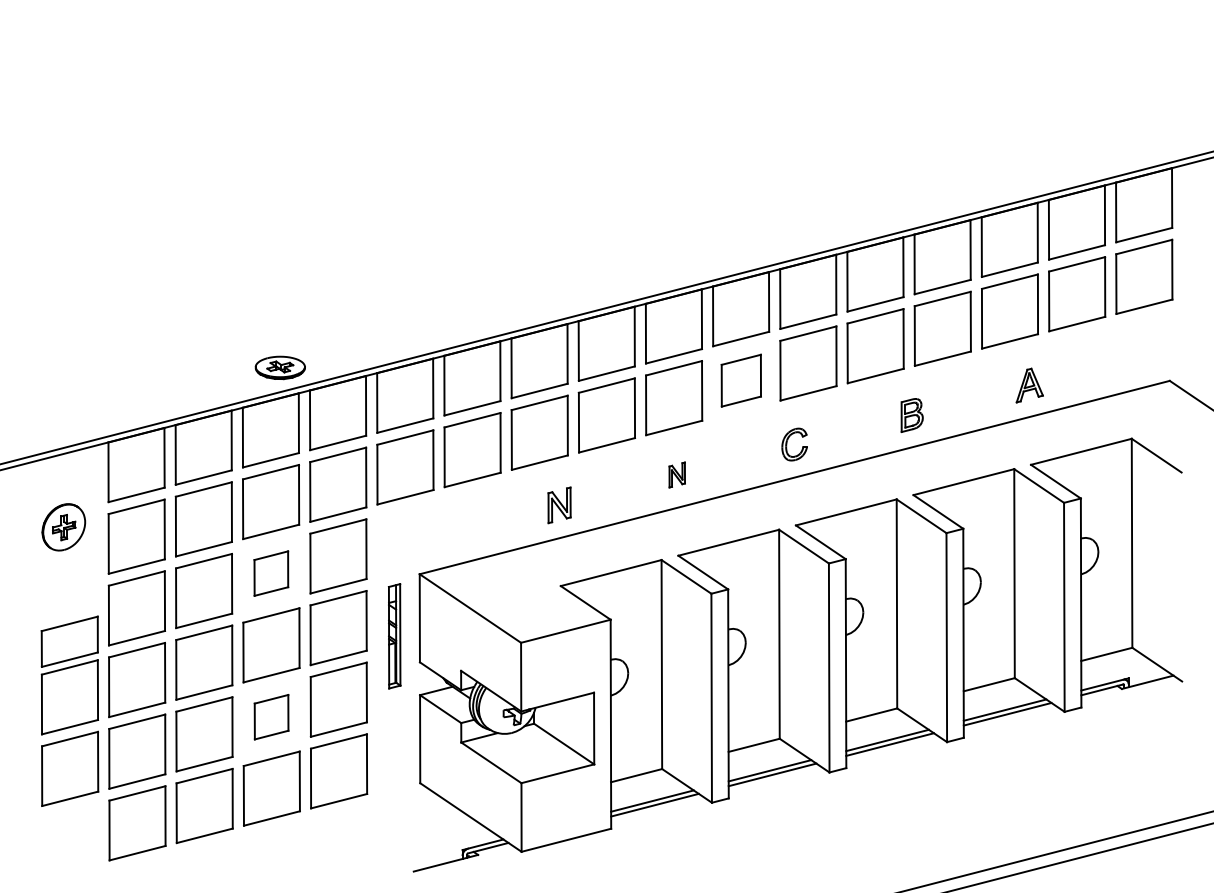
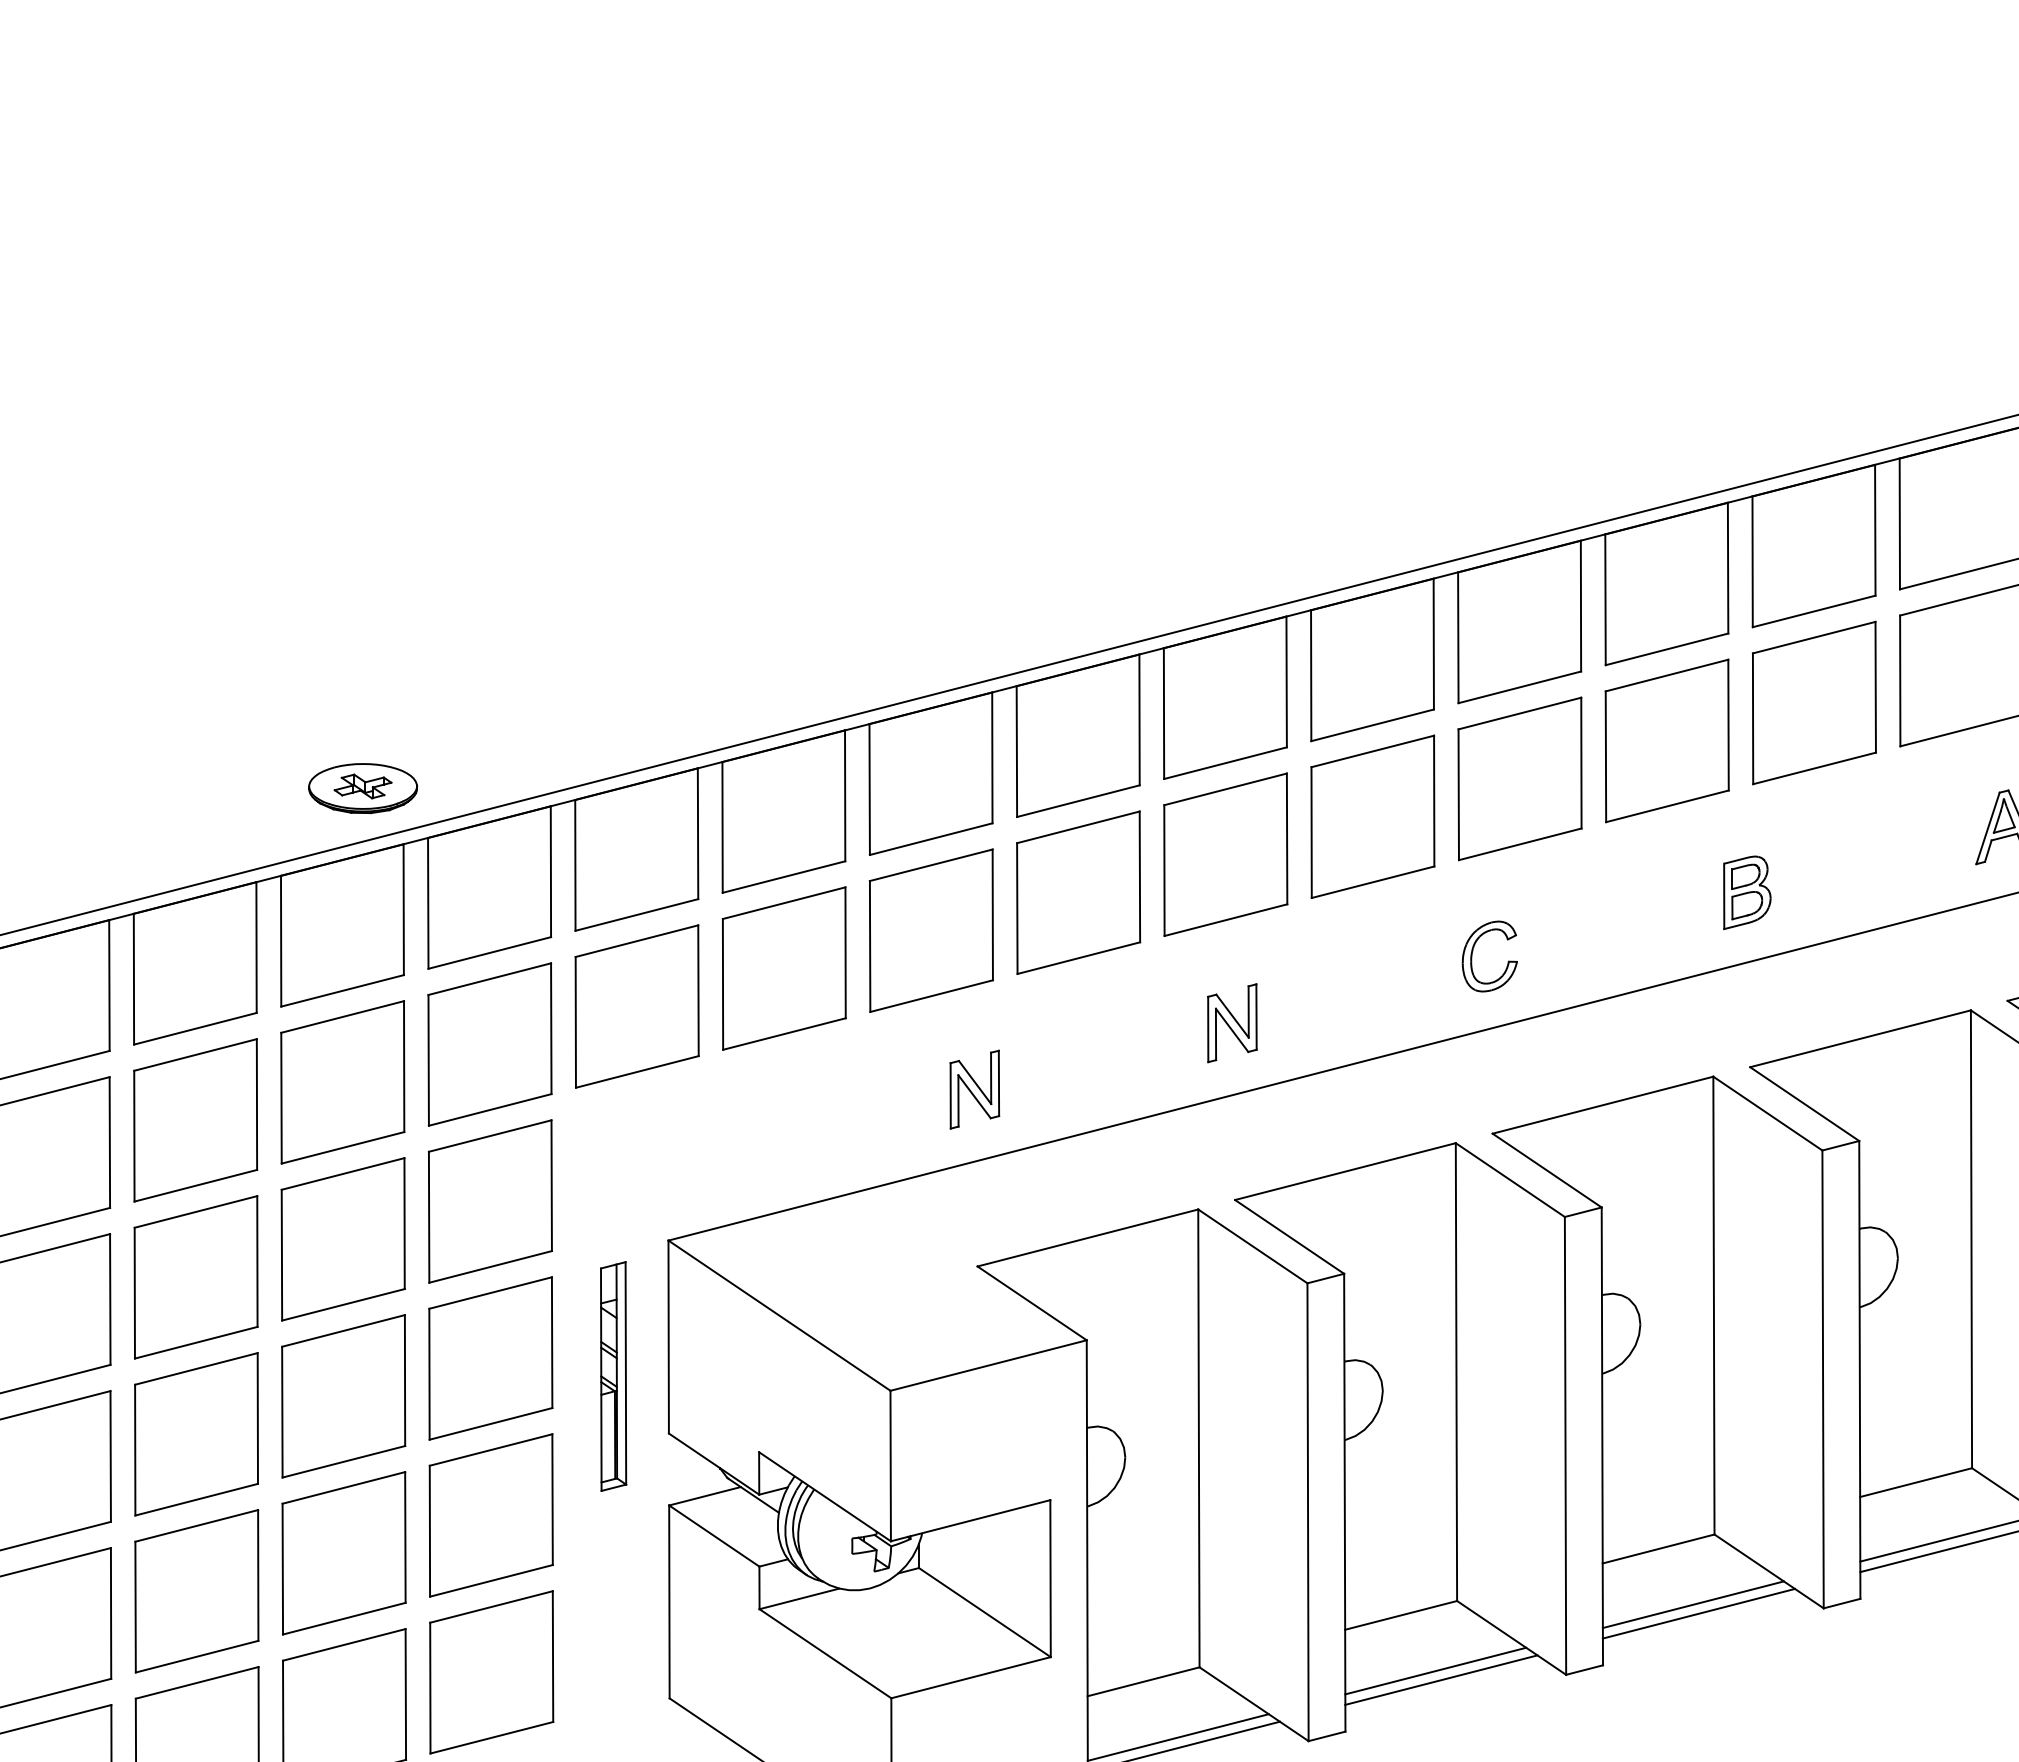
part: (741, 380) -> (1373, 816), size x1.43
part: (677, 474) -> (1233, 1022), size x1.43
part: (271, 573) -> (343, 1238), size x1.67
part: (271, 717) -> (343, 1554), size x1.67

